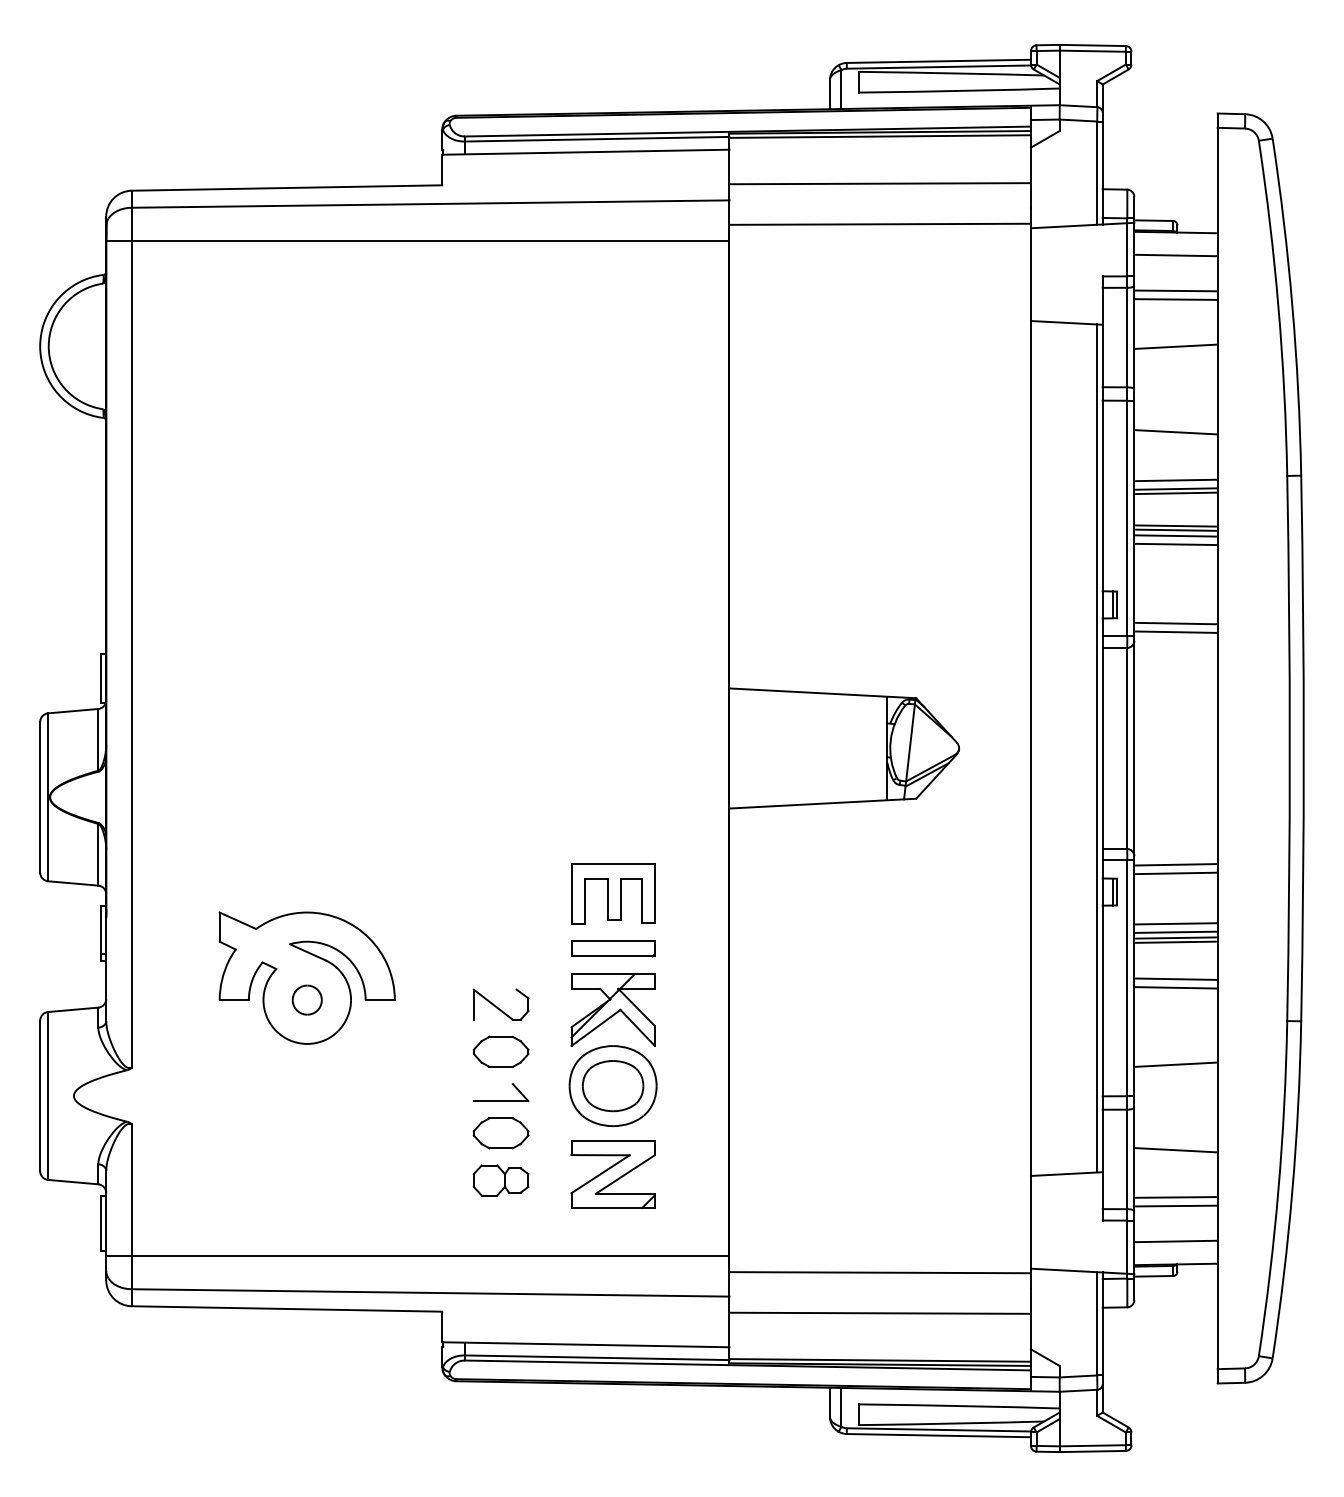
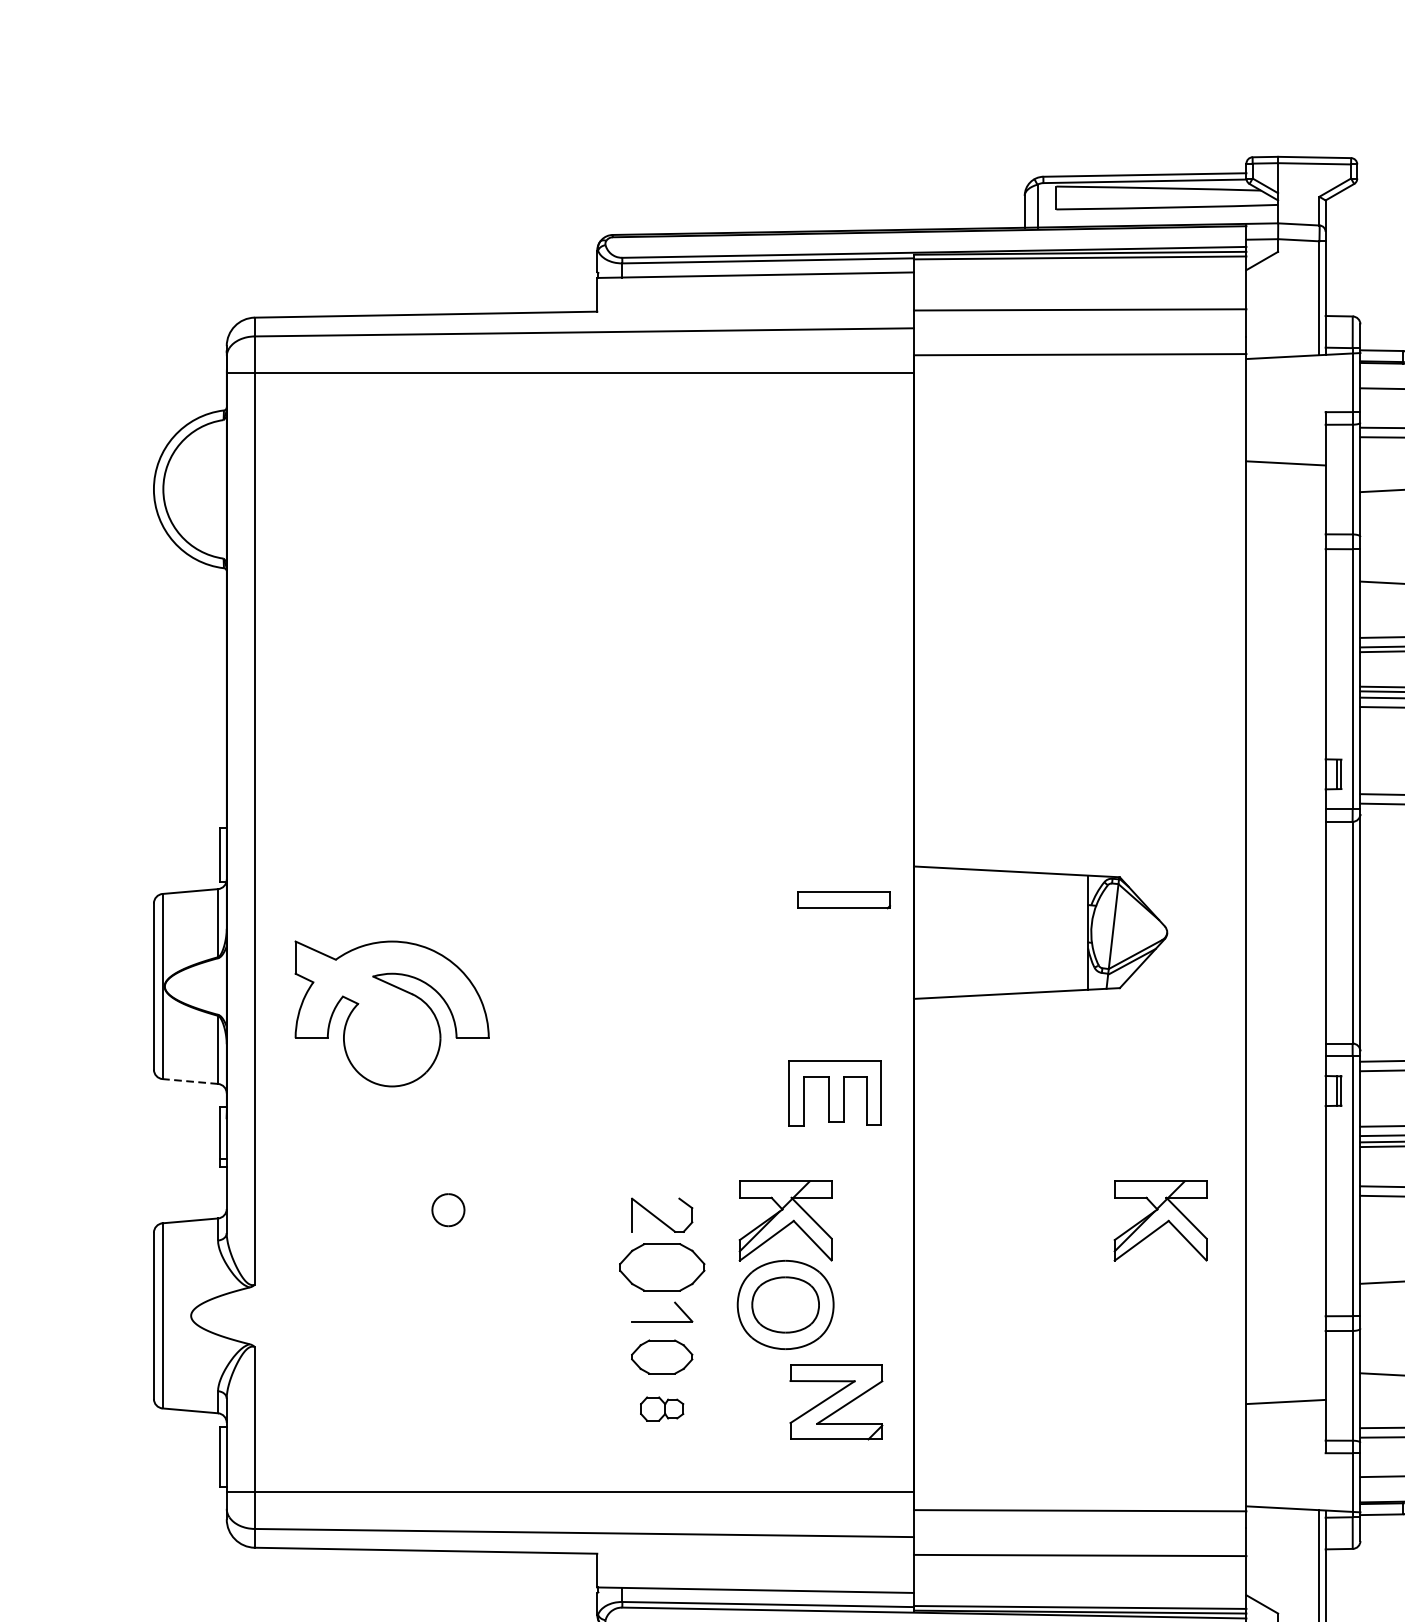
line: (1097, 748) -> (1319, 932), removed
line: (72, 883) -> (189, 1081), solid -> dashed
part: (613, 893) -> (835, 1092), moved
part: (613, 948) -> (844, 899), moved
part: (306, 977) -> (391, 1013), moved
part: (952, 1009) -> (1159, 1220), added
part: (500, 1051) -> (661, 1266), size x1.4
part: (612, 1174) -> (835, 1402), moved
part: (500, 1180) -> (661, 1409), size x0.7

